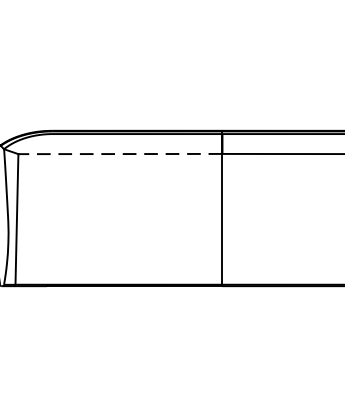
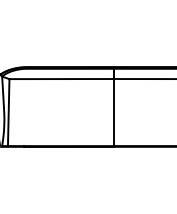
line: (119, 154) -> (61, 79), dashed -> solid

